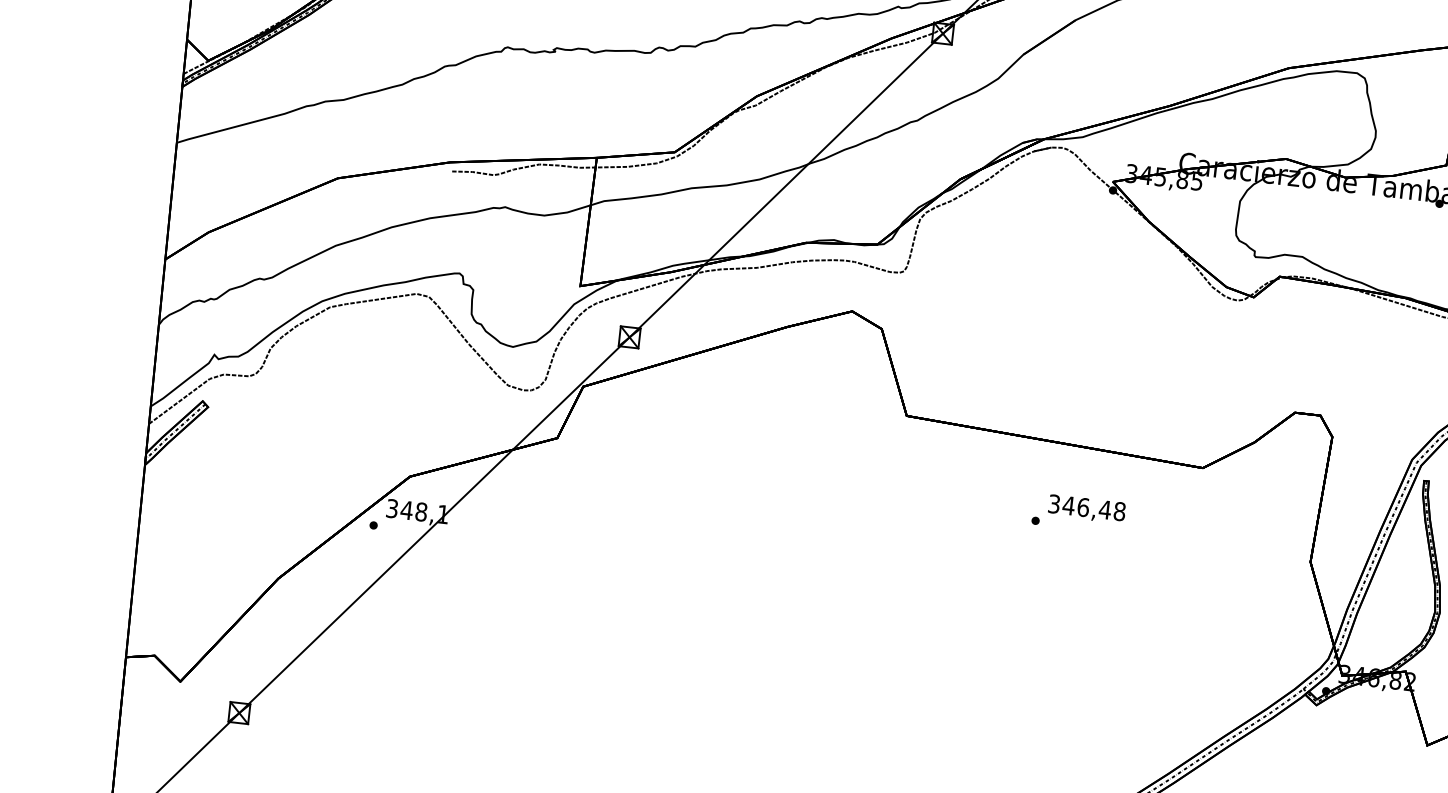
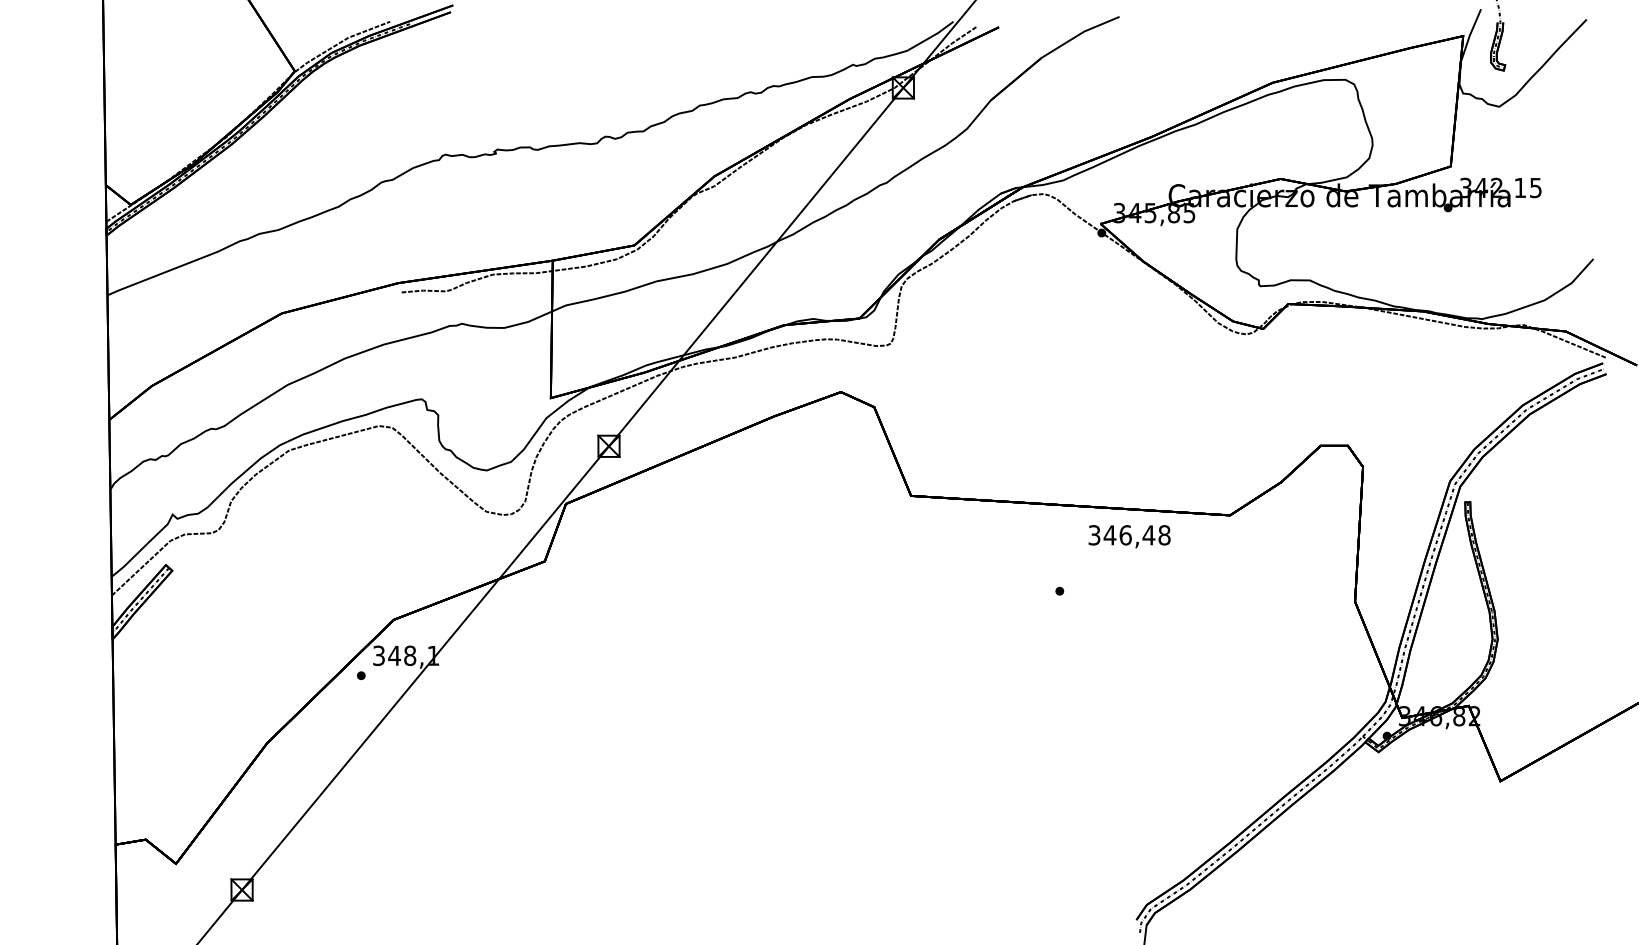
text: (1086, 508) -> (1129, 536), moved

